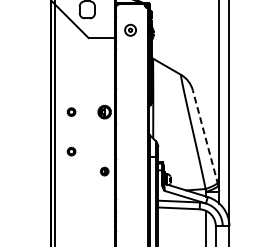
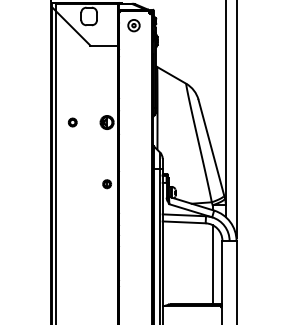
part: (130, 30) -> (133, 25), moved
line: (205, 137) -> (211, 148), dashed -> solid
part: (71, 151) -> (72, 163), removed

